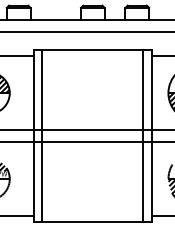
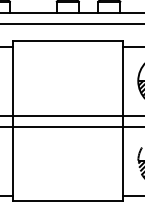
line: (42, 136) -> (21, 121), removed
line: (143, 136) -> (115, 121), removed

